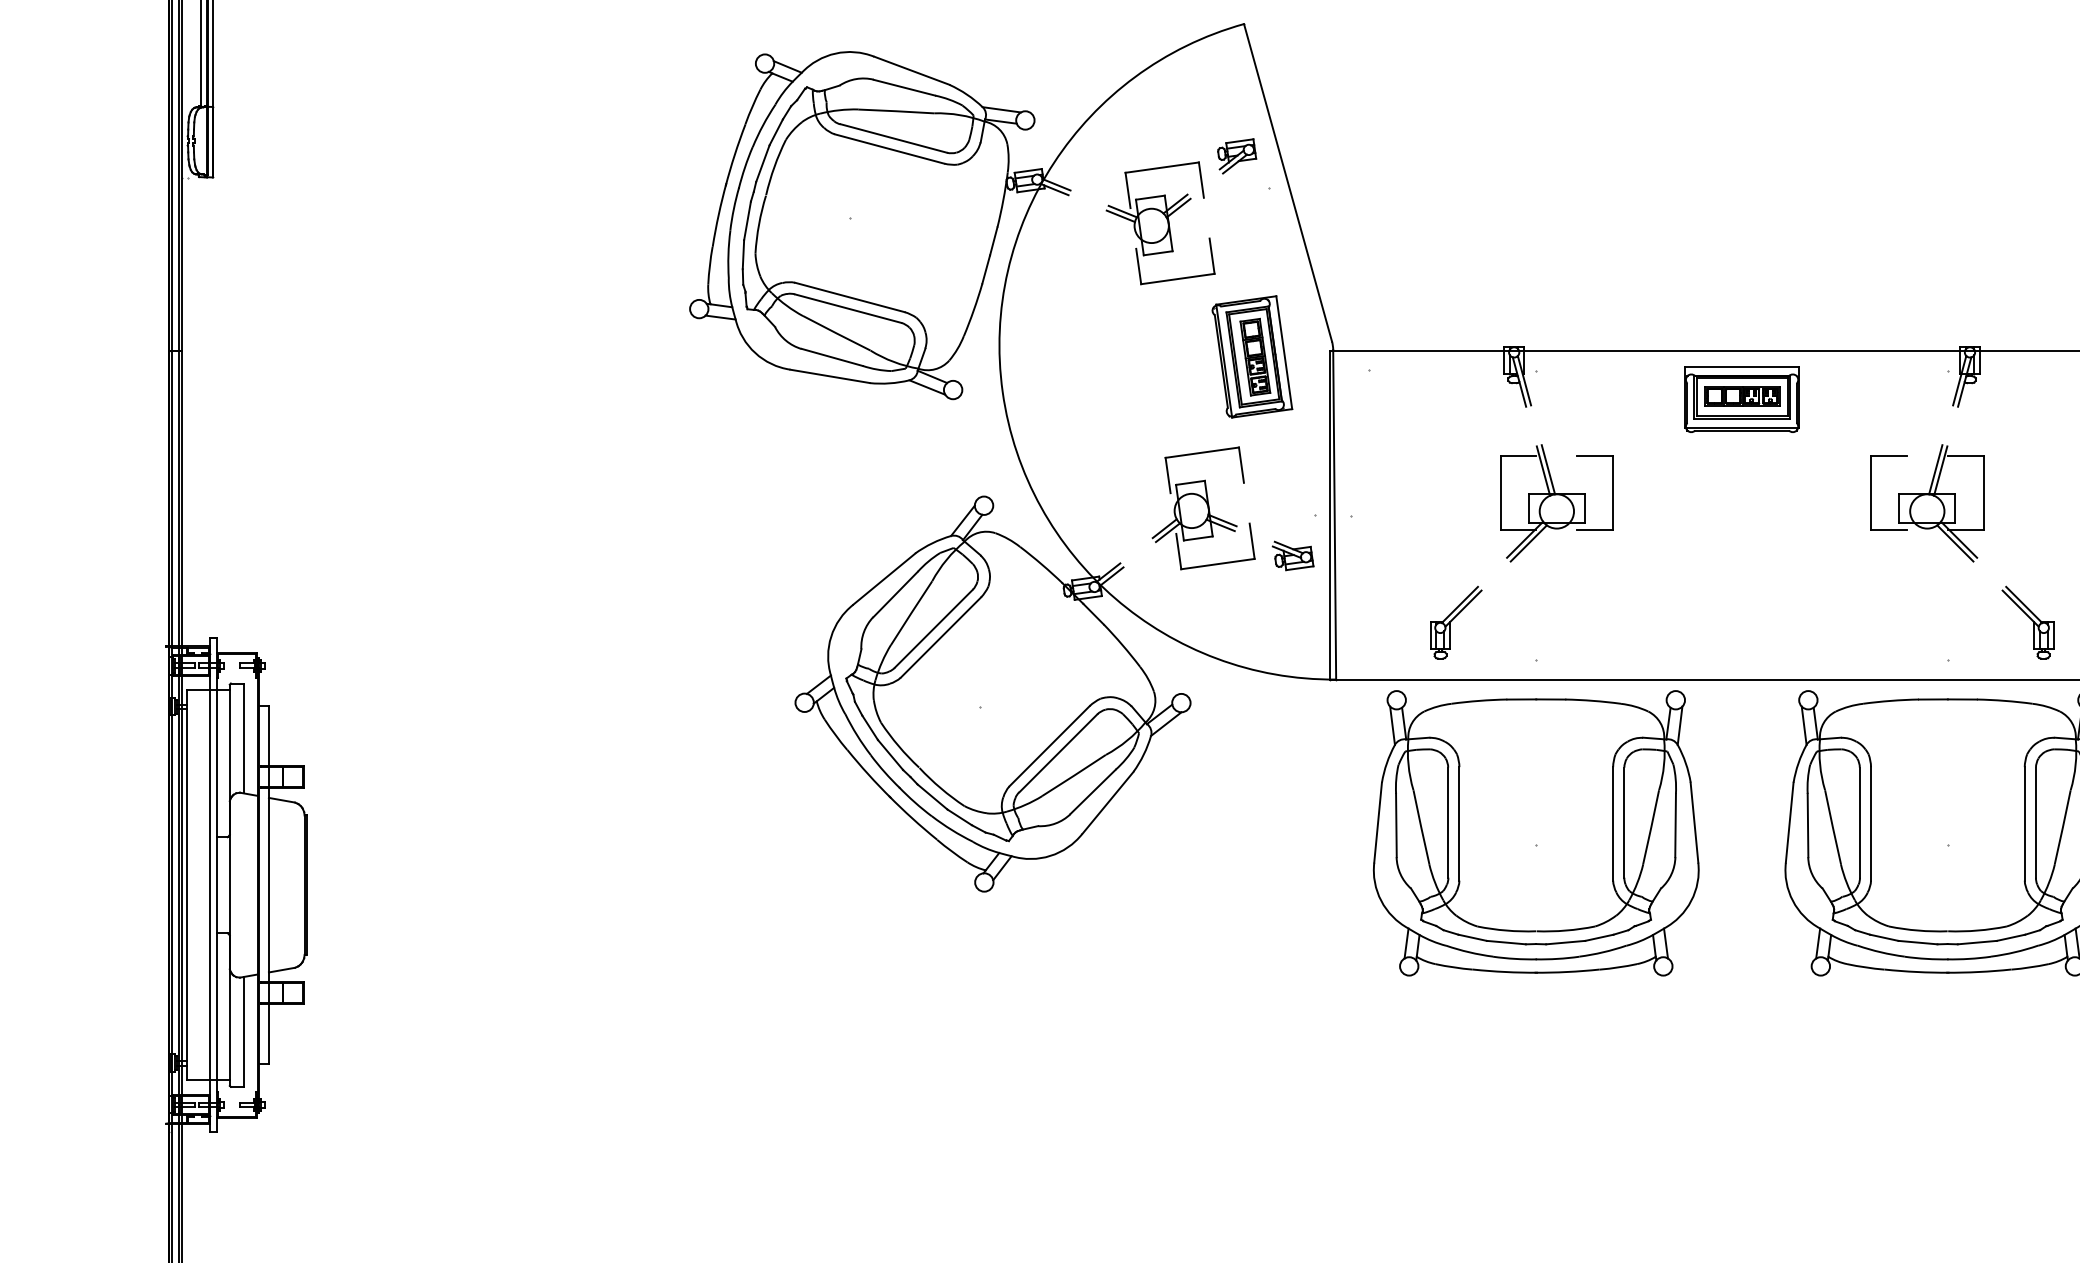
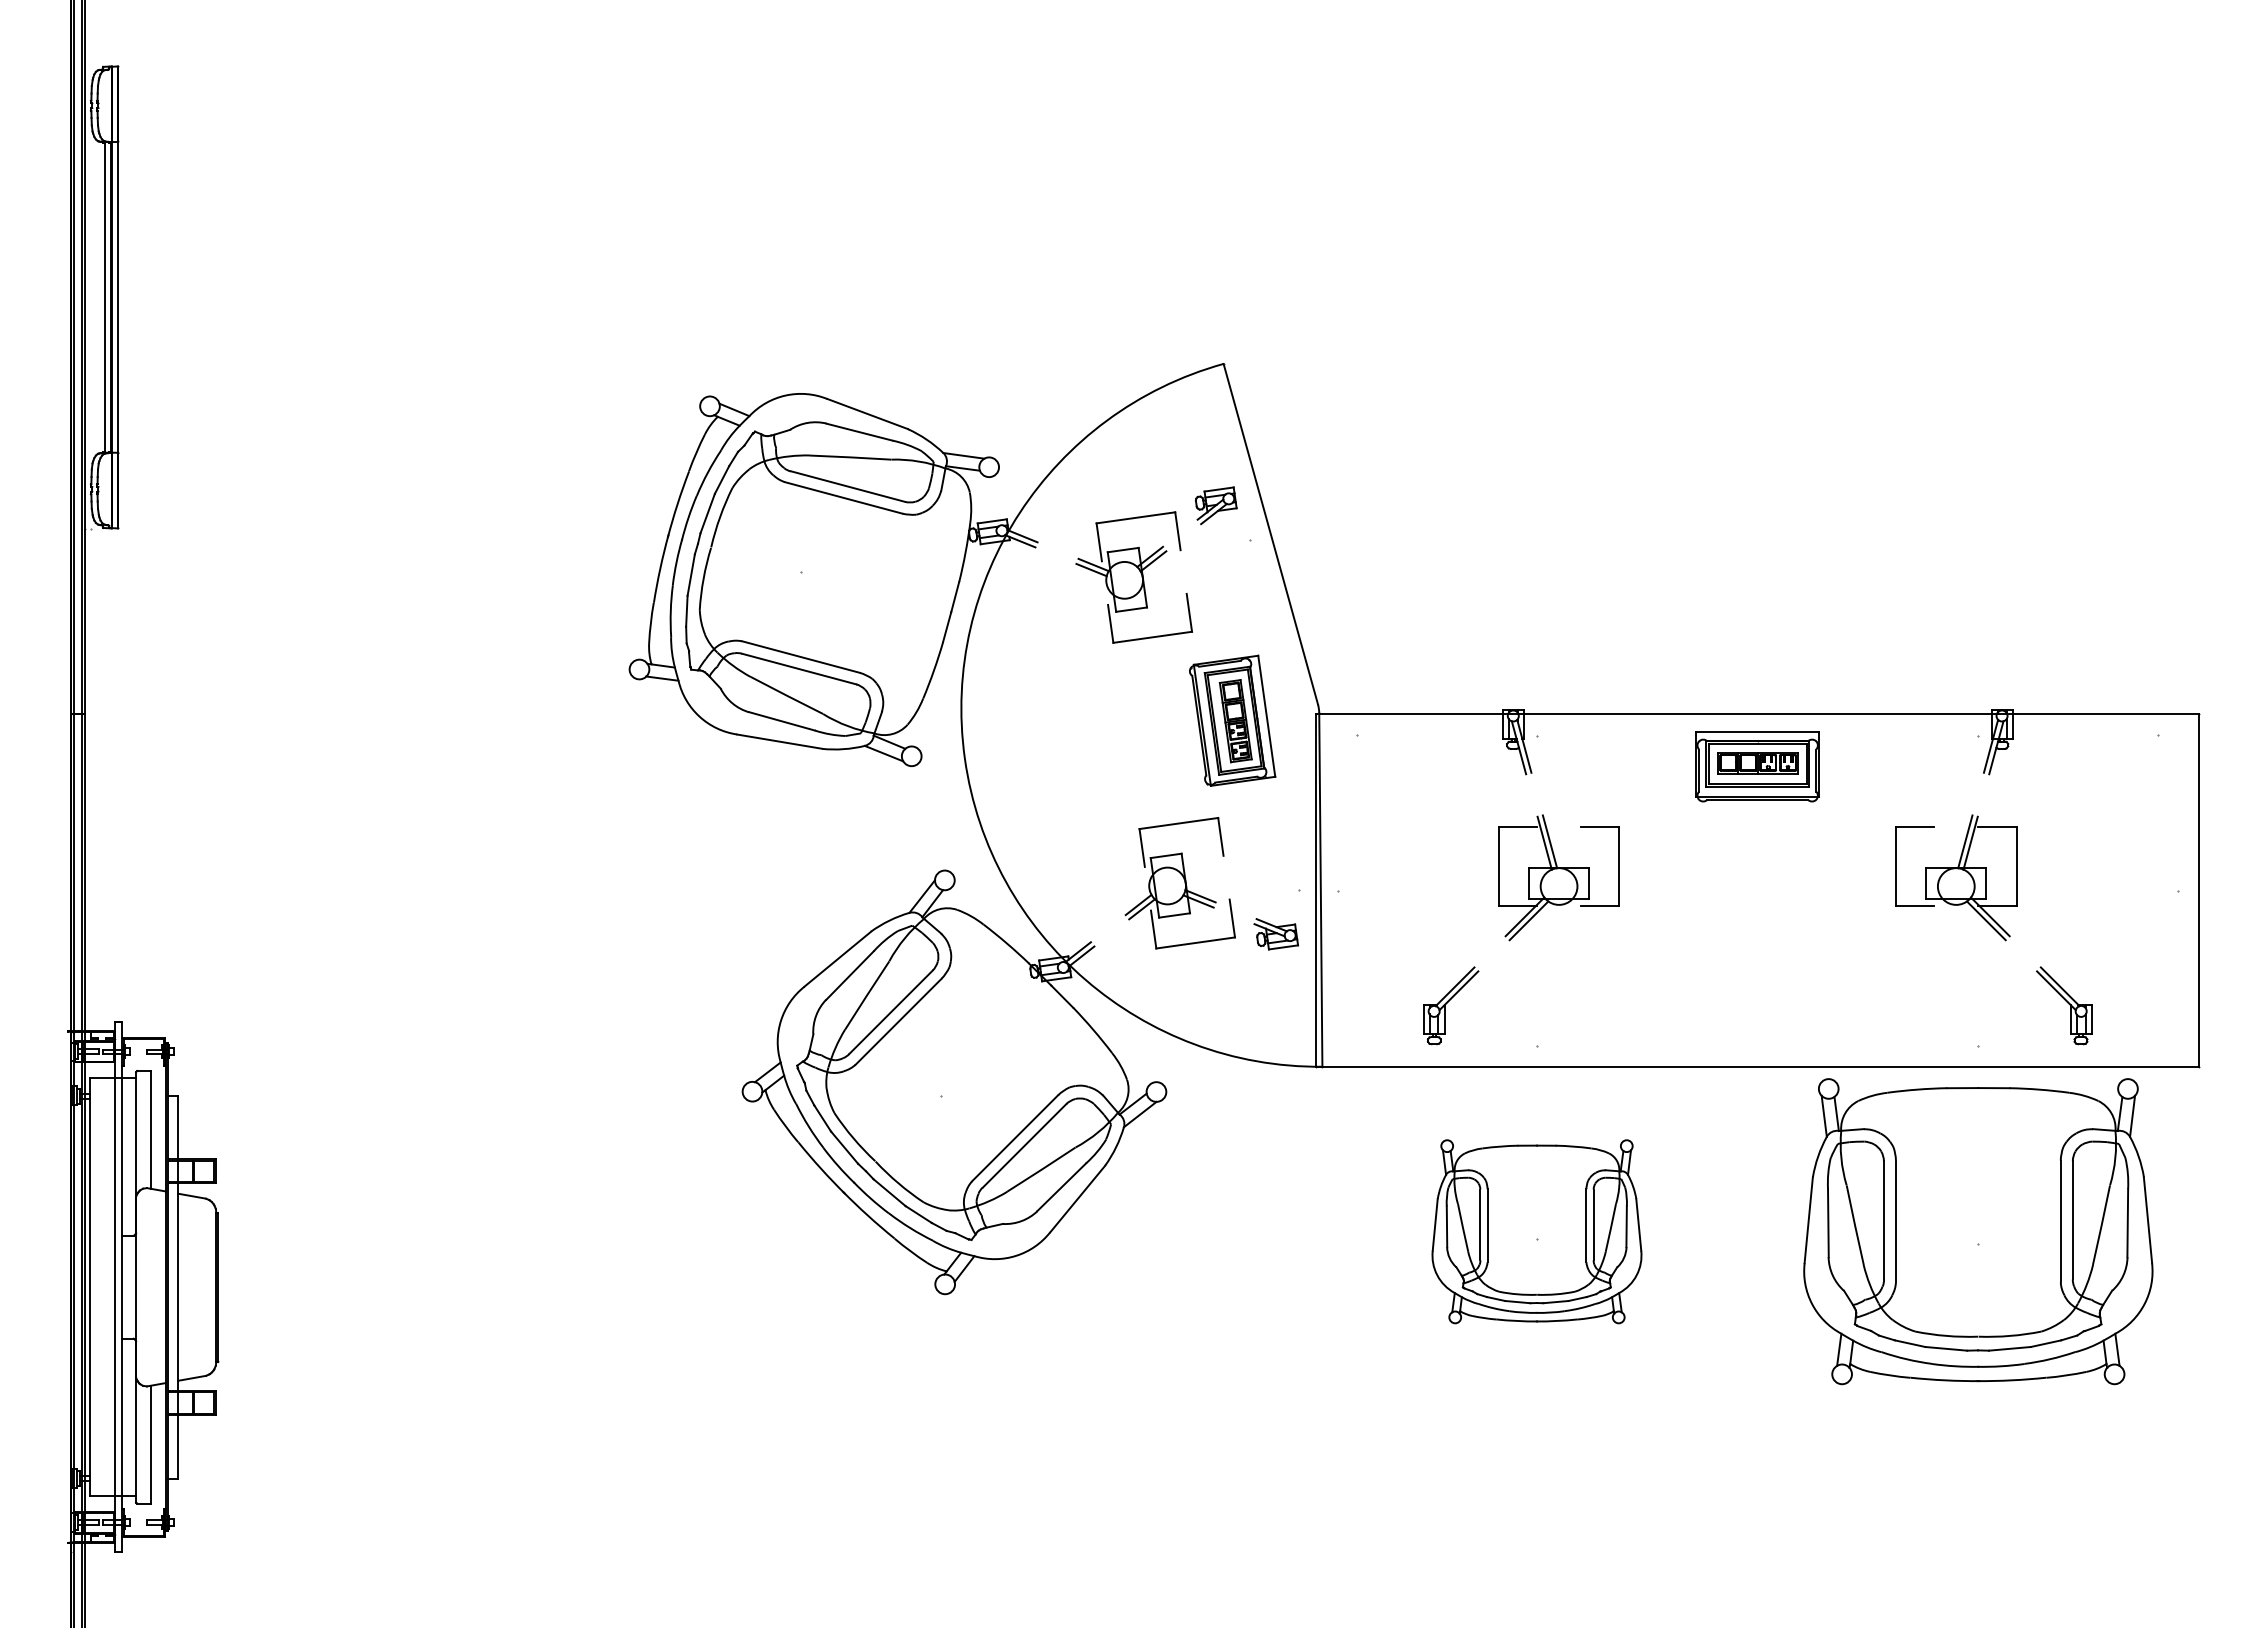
part: (1535, 833) -> (1536, 1231), size x0.6

